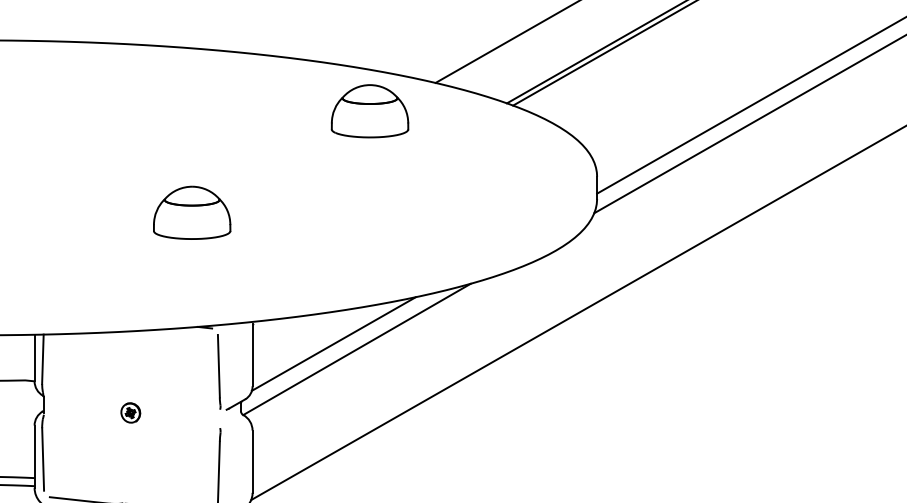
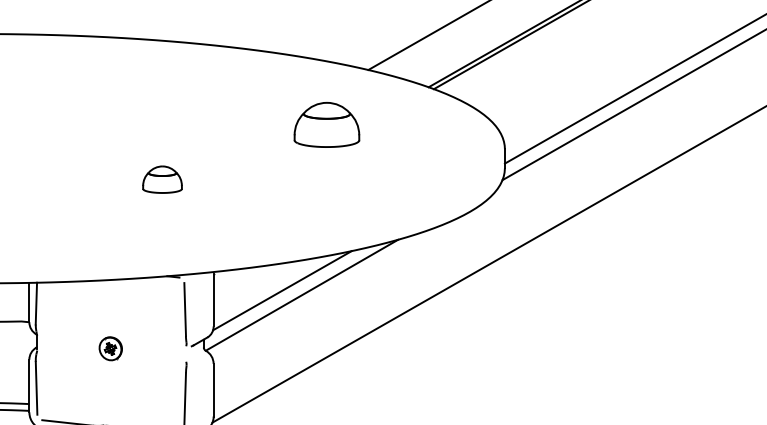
part: (369, 110) -> (326, 124), moved
part: (192, 212) -> (162, 179), size x0.6
part: (130, 413) -> (110, 349), size x1.4

